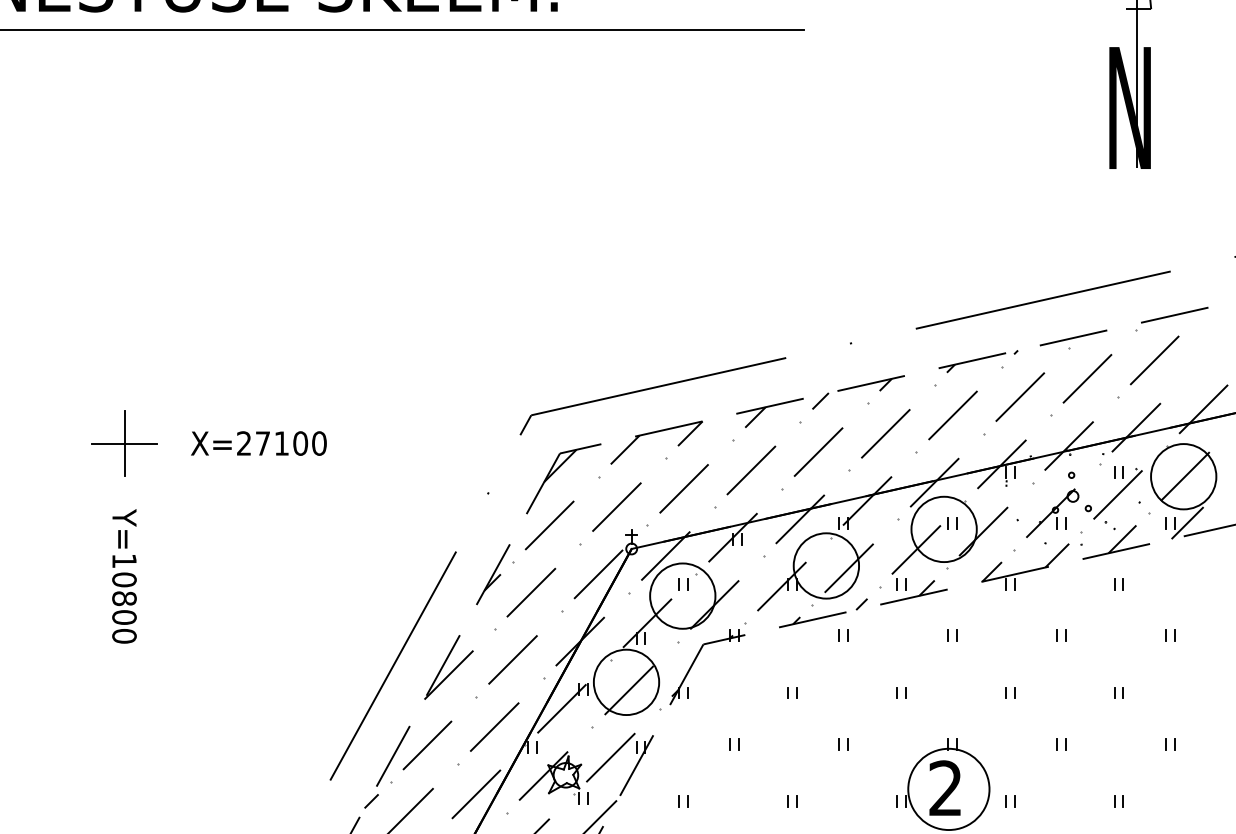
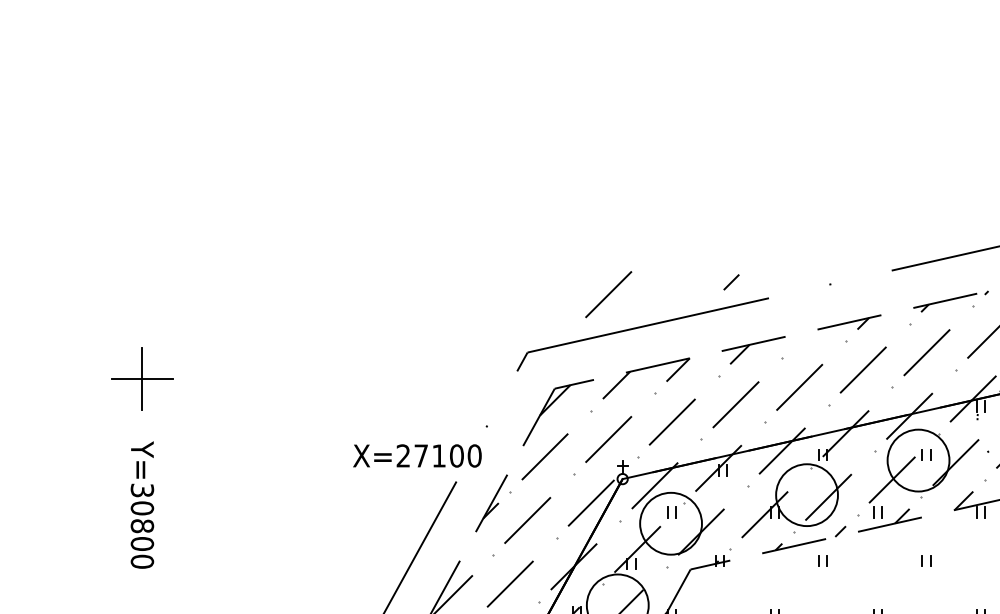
line: (616, 353) -> (608, 293), added
line: (820, 400) -> (731, 281), moved
text: (258, 443) -> (417, 455), moved
text: (124, 561) -> (142, 490), Y=10800 -> Y=30800

